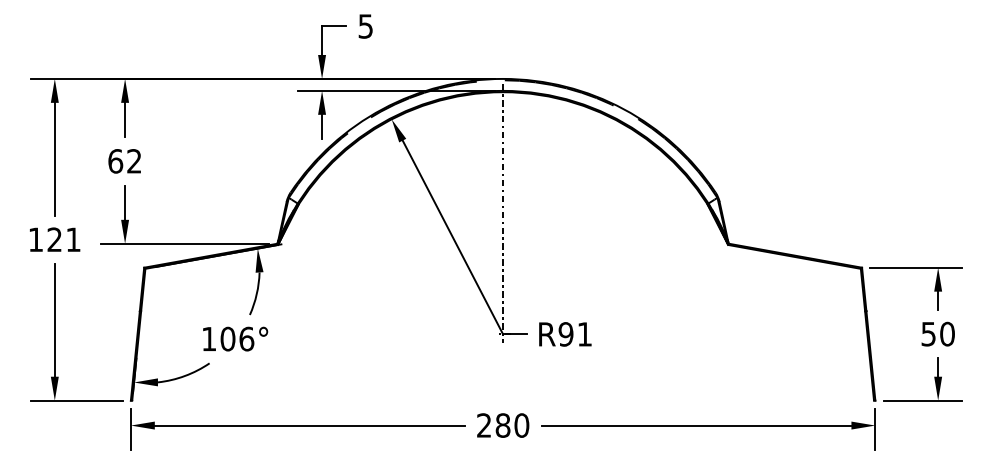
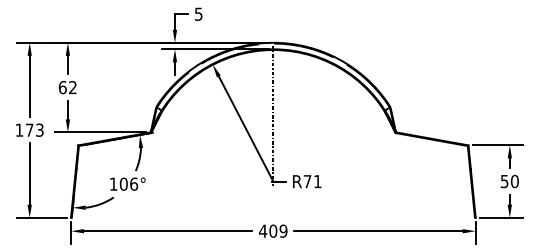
text: (63, 238) -> (34, 129), 121 -> 173
text: (565, 334) -> (307, 181), R91 -> R71
text: (501, 424) -> (272, 230), 280 -> 409

